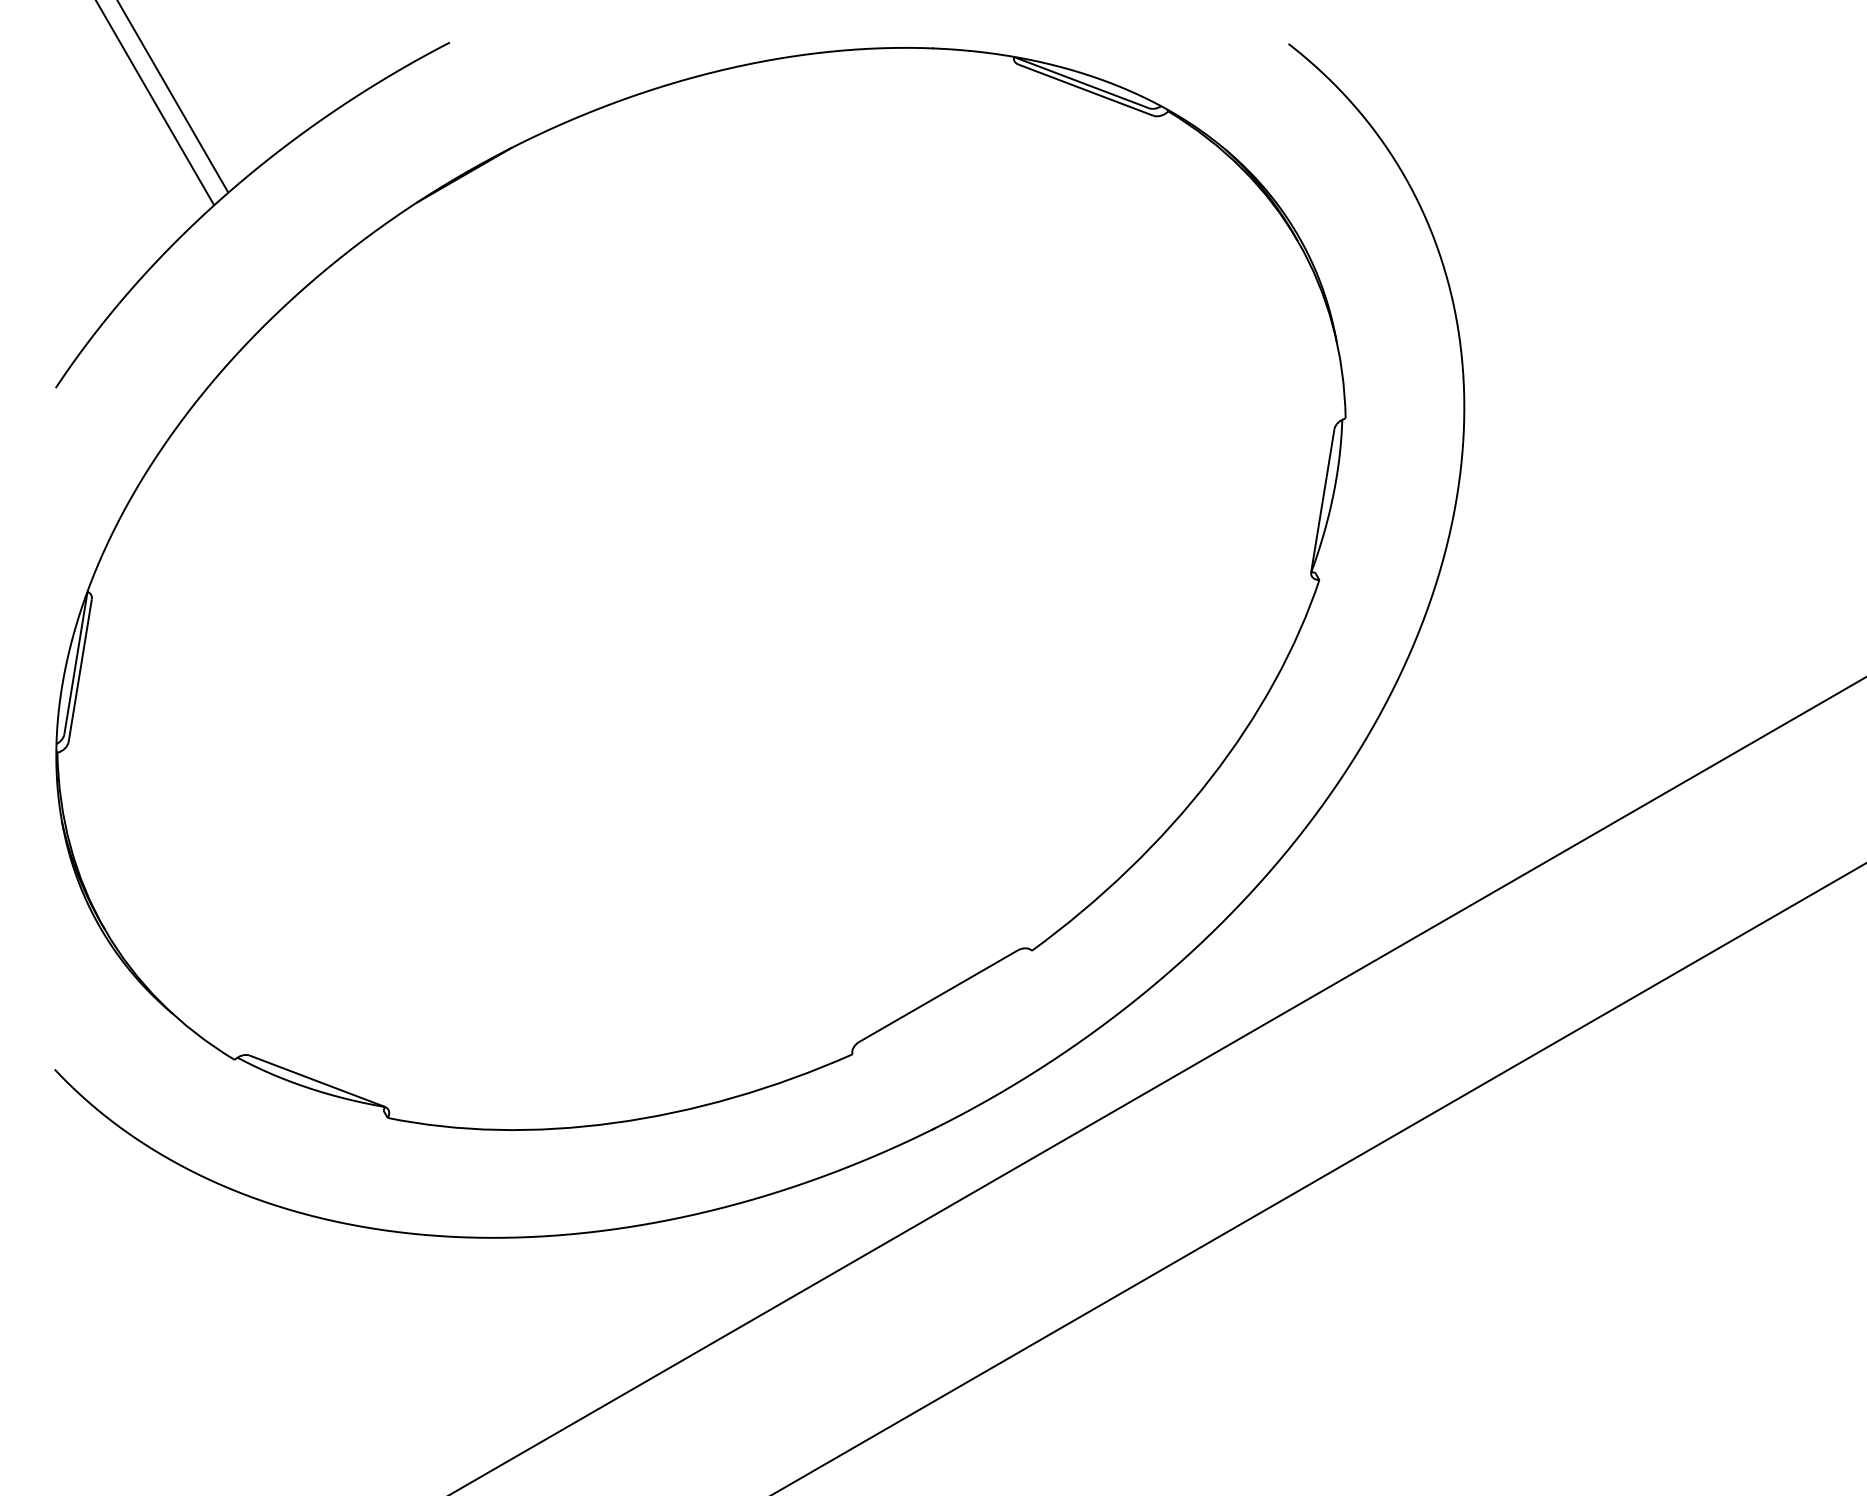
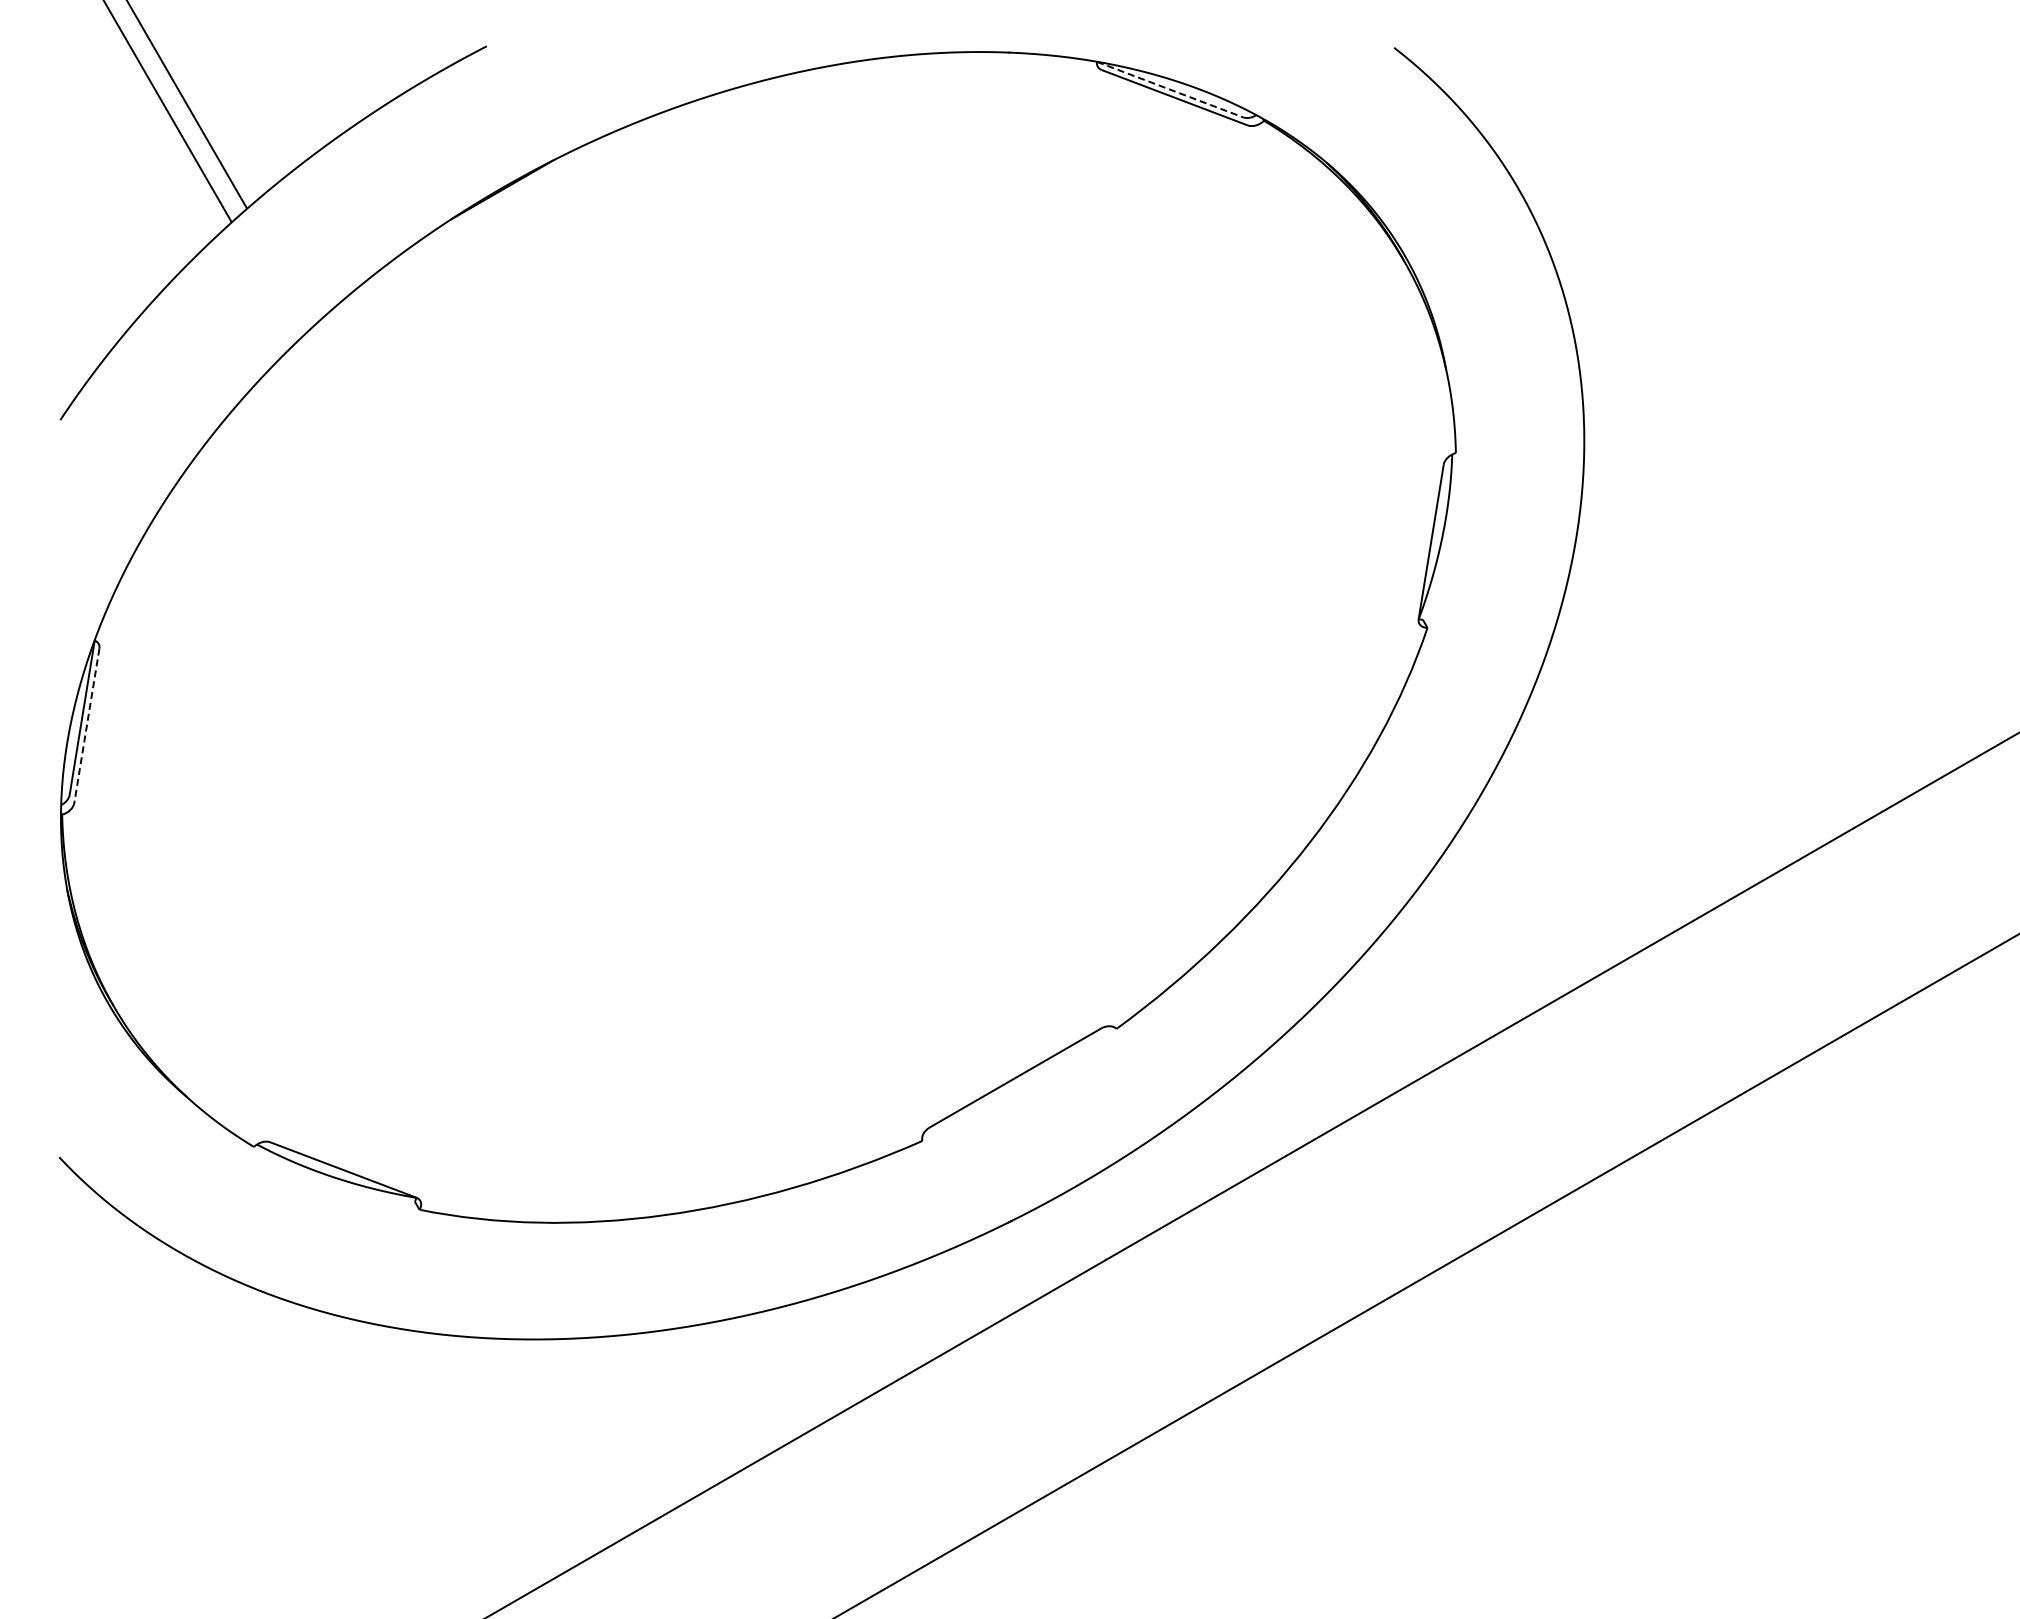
line: (1081, 82) -> (1170, 89), solid -> dashed
line: (79, 671) -> (86, 726), solid -> dashed

